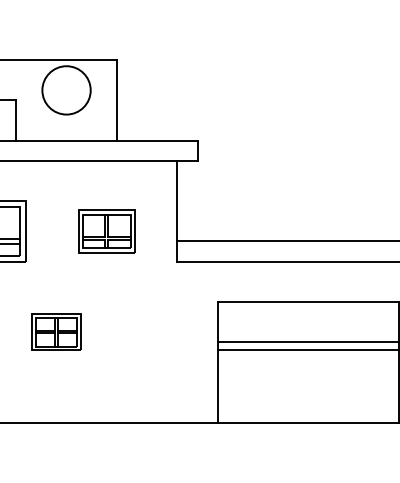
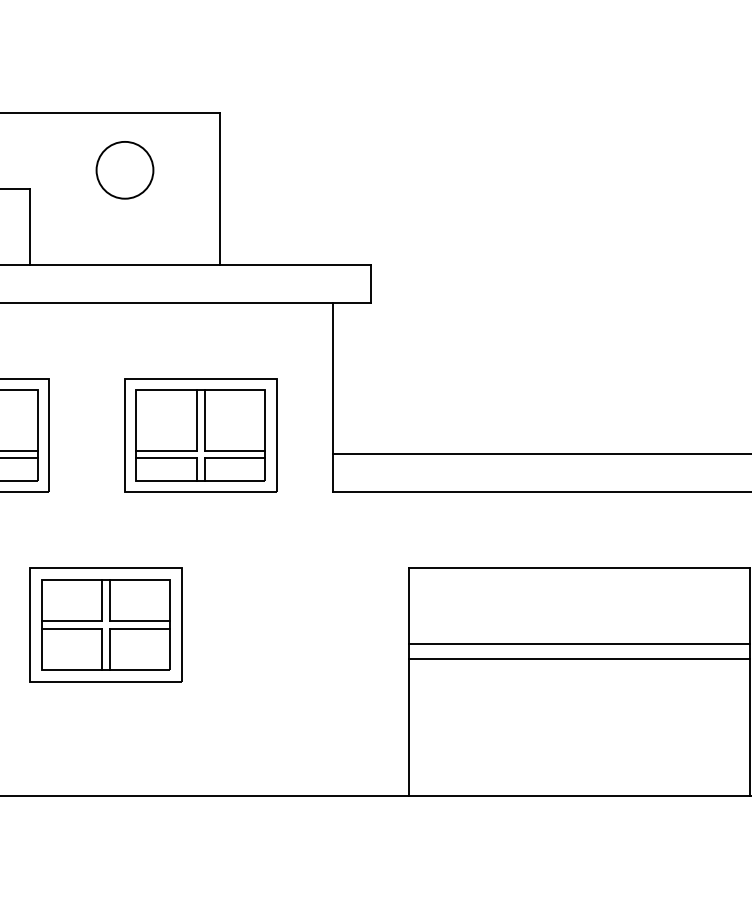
circle: (66, 90) -> (124, 170), size x0.62
part: (106, 231) -> (200, 435), size x1.43
part: (56, 331) -> (106, 623), size x1.67

